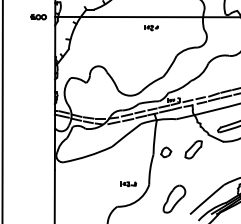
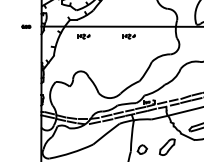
part: (38, 17) -> (26, 27), size x0.6
part: (101, 28) -> (83, 37), added

